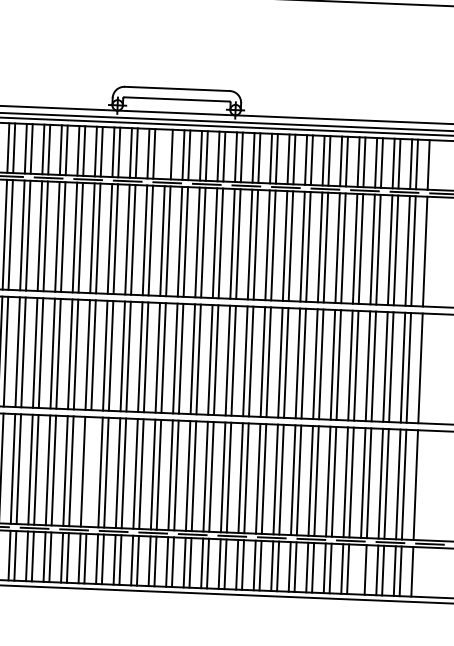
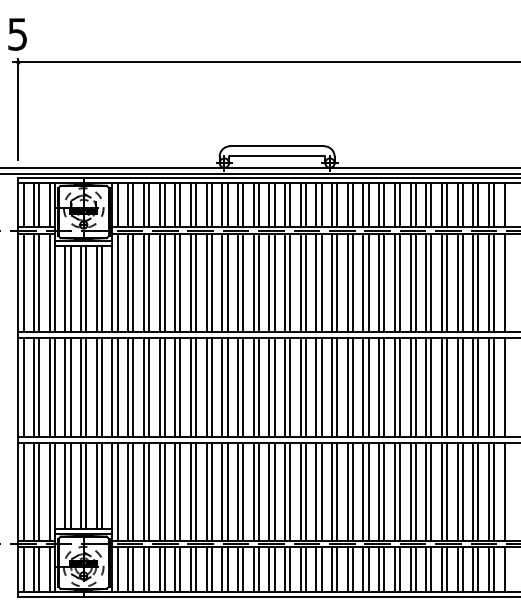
line: (166, 154) -> (269, 205), added
line: (88, 471) -> (211, 491), added
line: (359, 569) -> (457, 569), added

